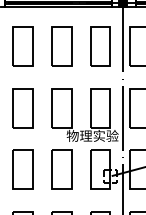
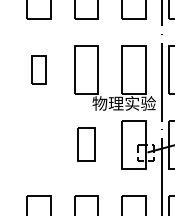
part: (22, 108) -> (38, 70), size x0.6
part: (22, 169) -> (38, 144), removed
part: (61, 169) -> (86, 144), size x0.7

